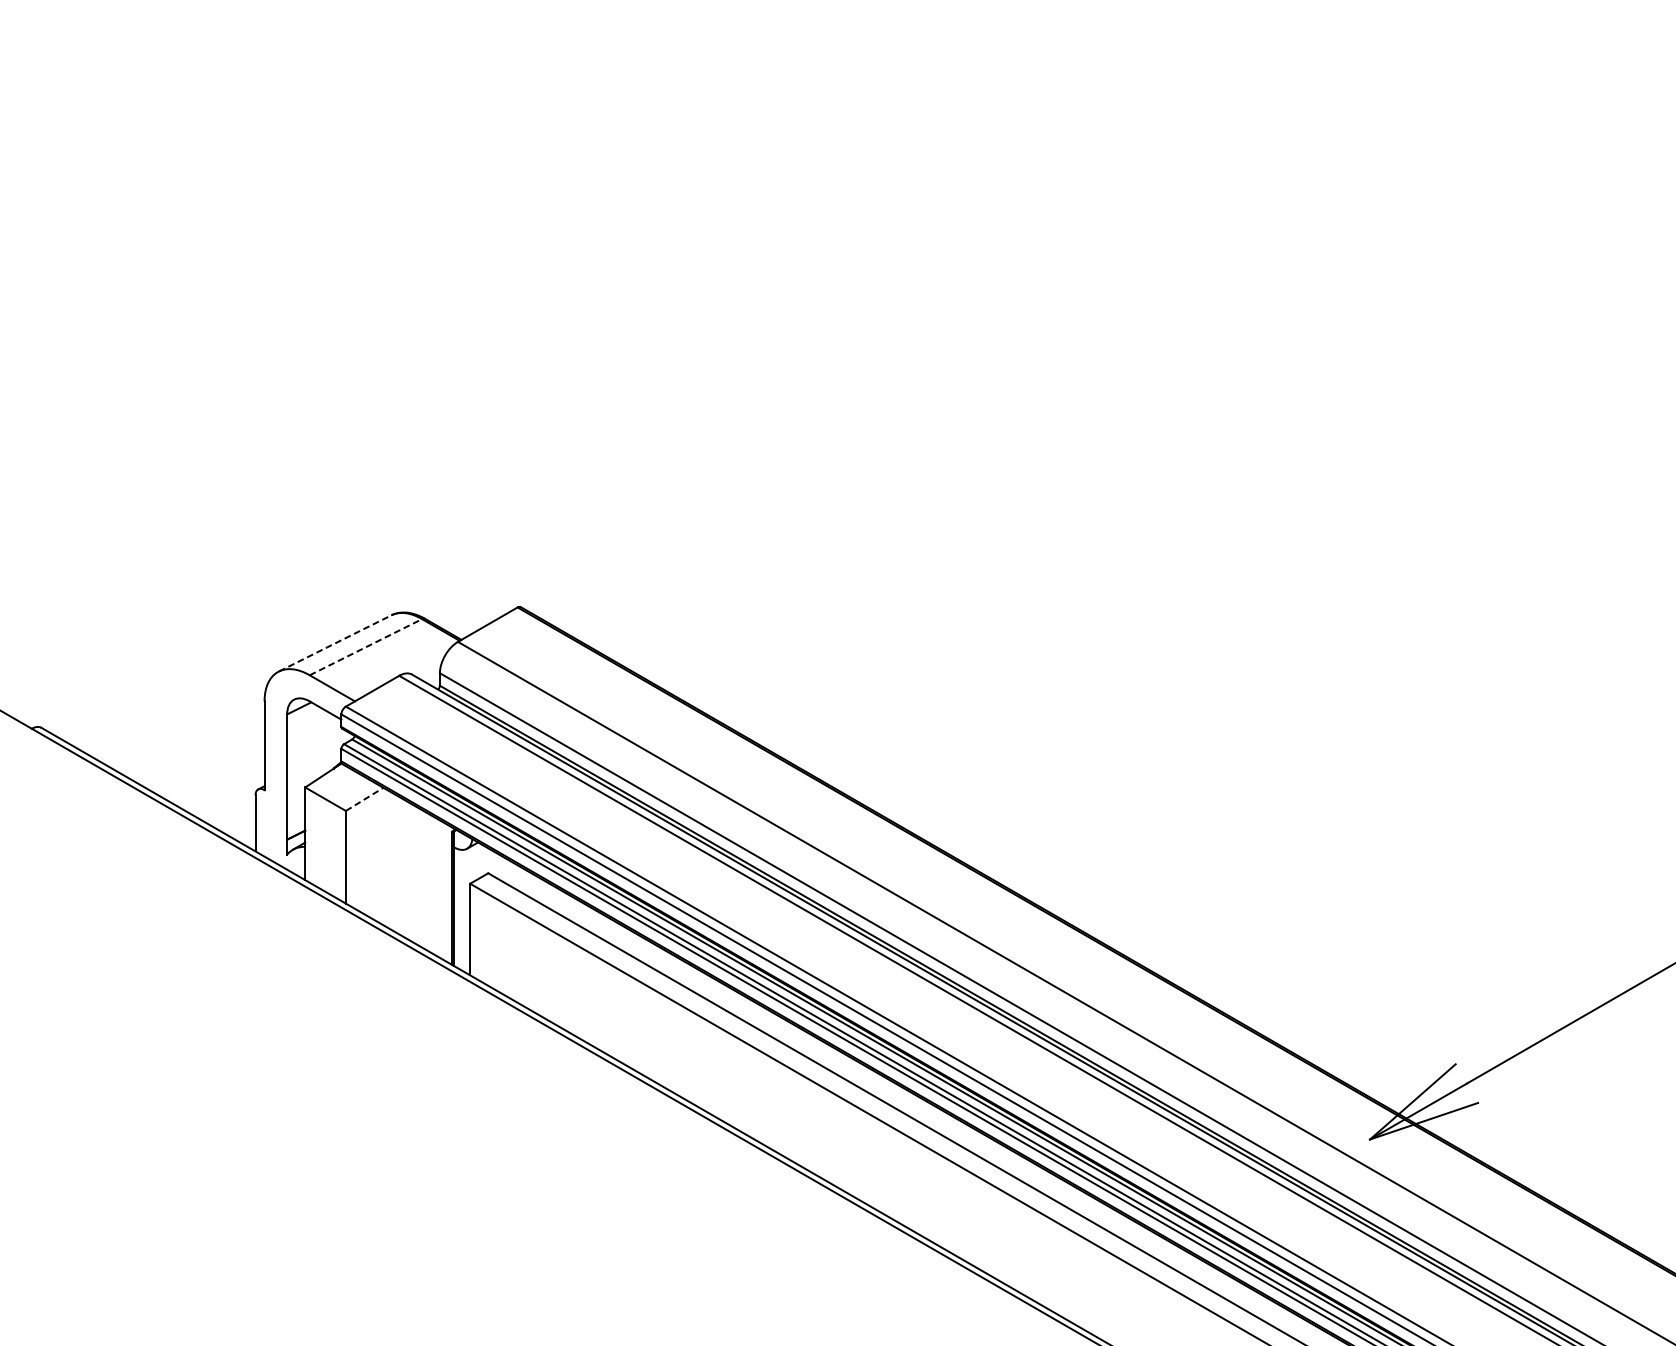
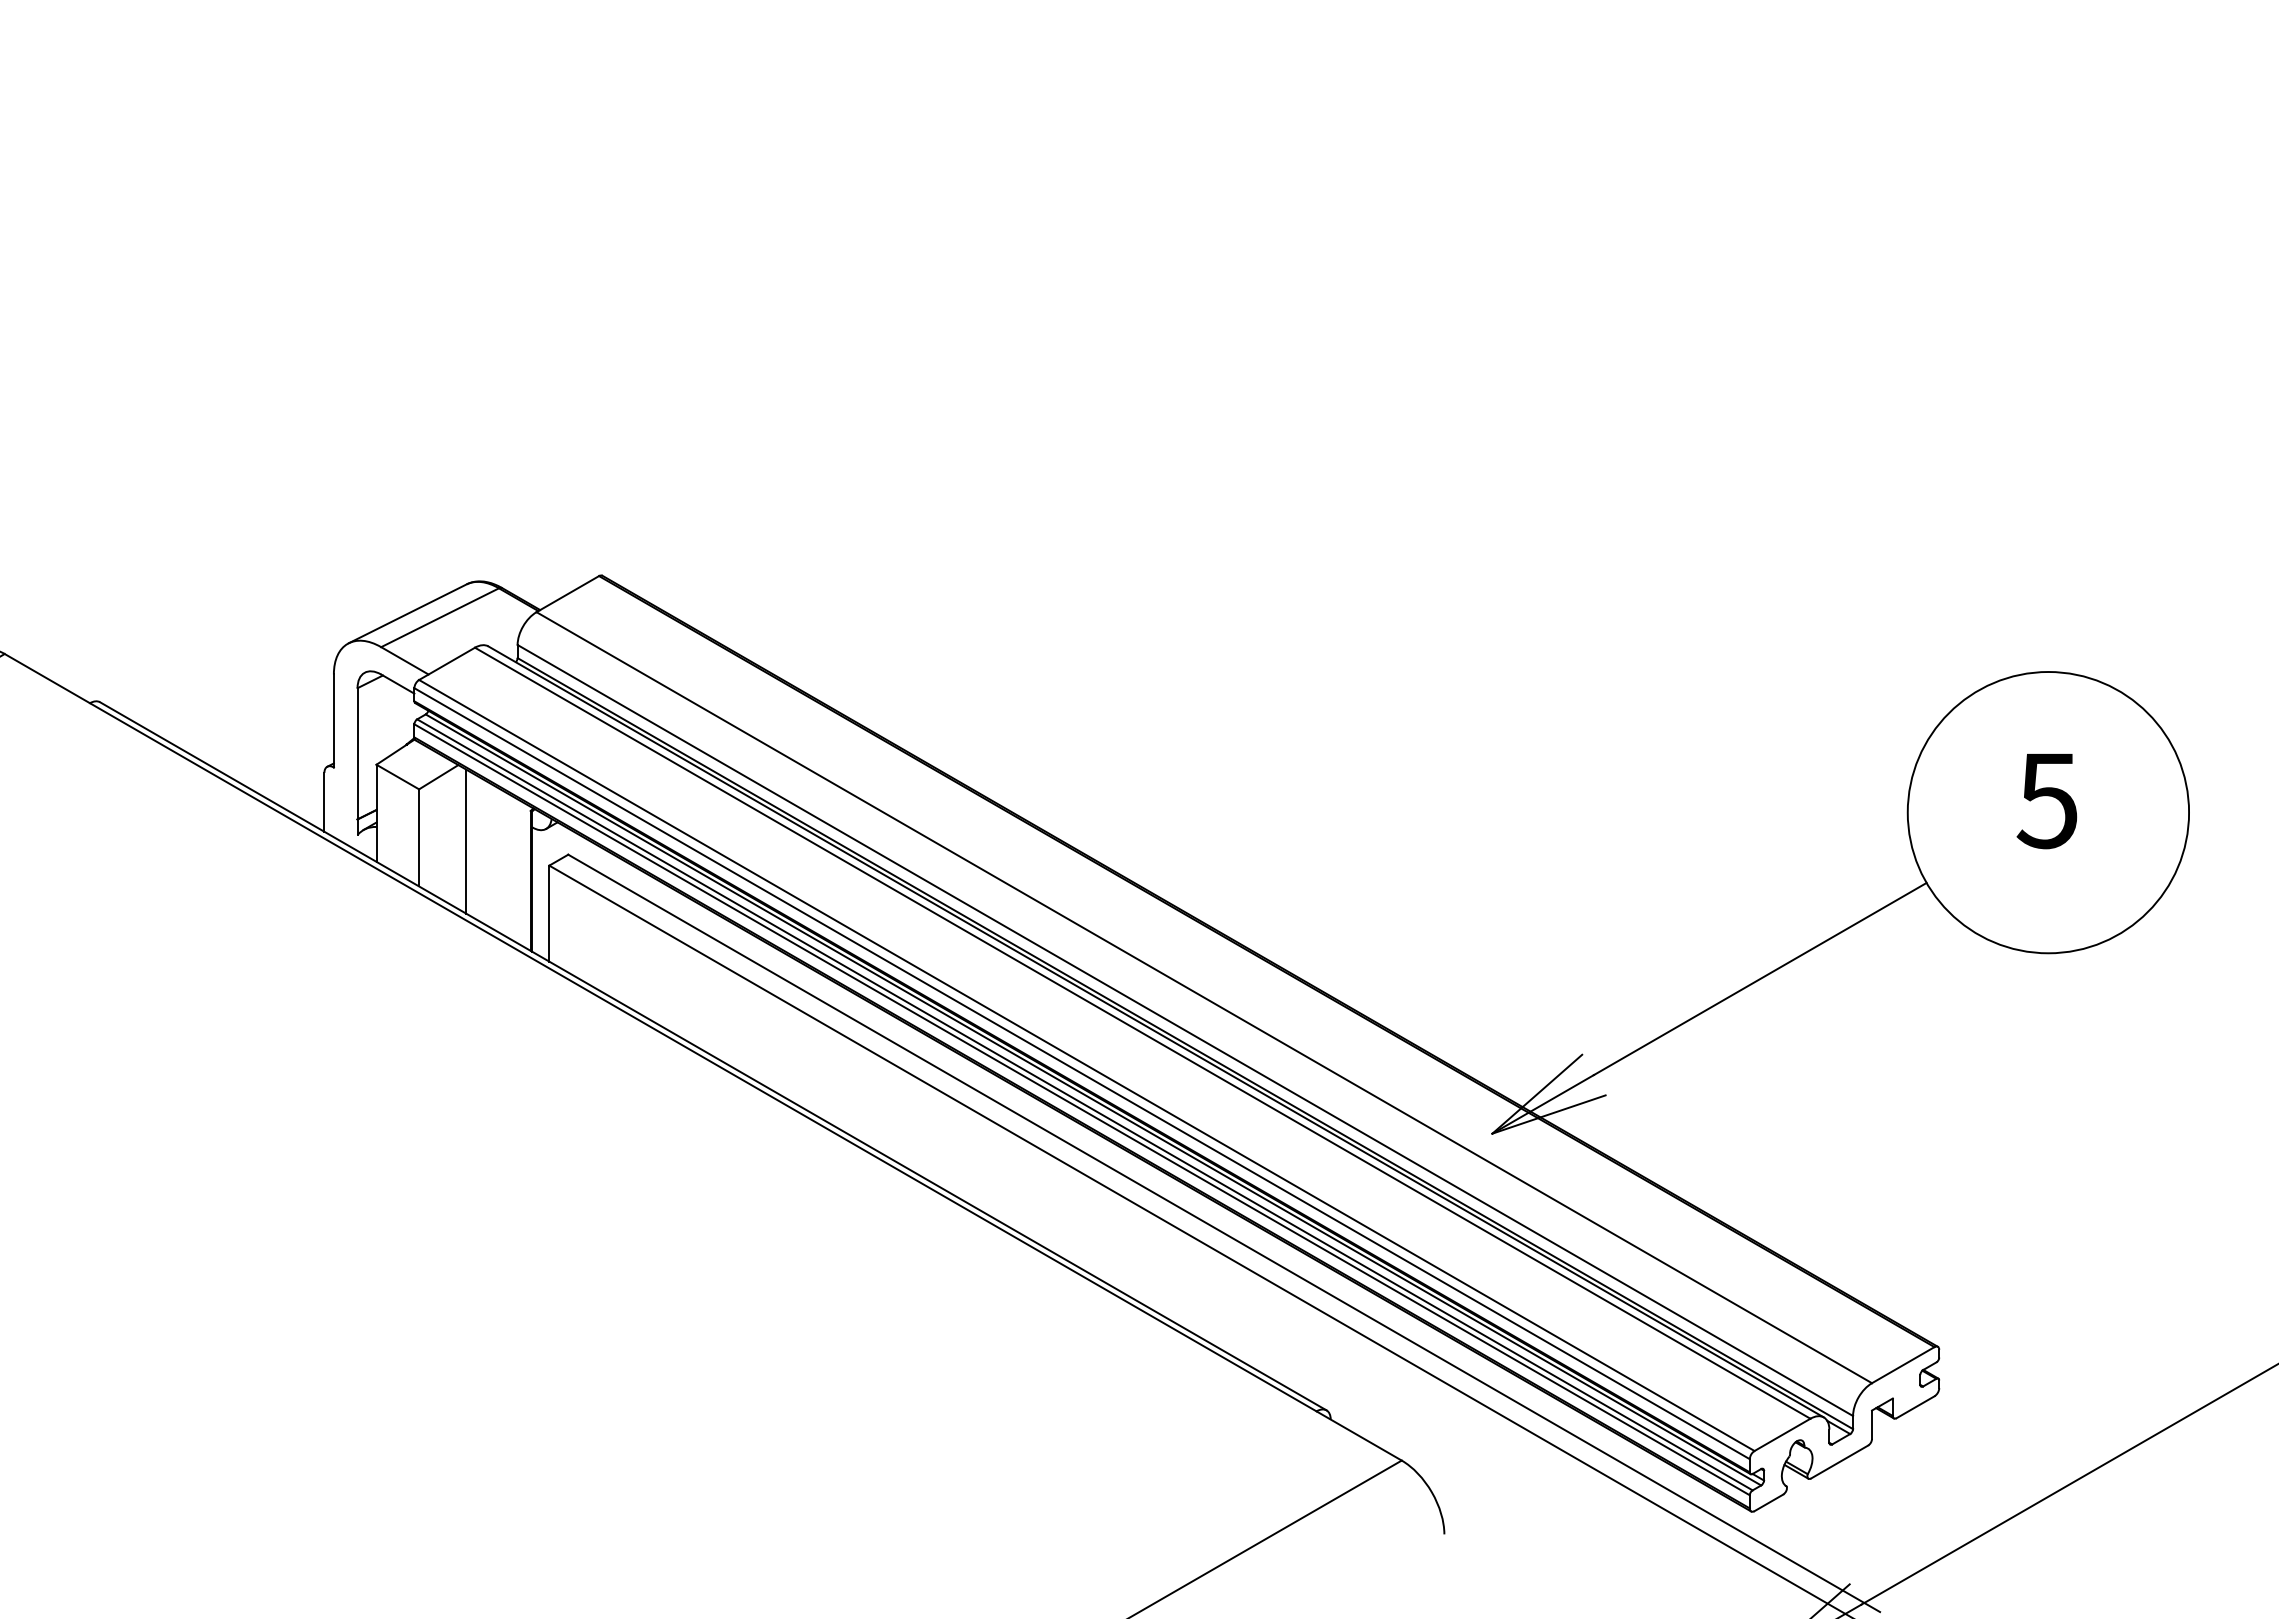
line: (334, 643) -> (407, 613), dashed -> solid
line: (366, 646) -> (440, 617), dashed -> solid
line: (365, 798) -> (439, 776), dashed -> solid
line: (391, 860) -> (466, 841), added

